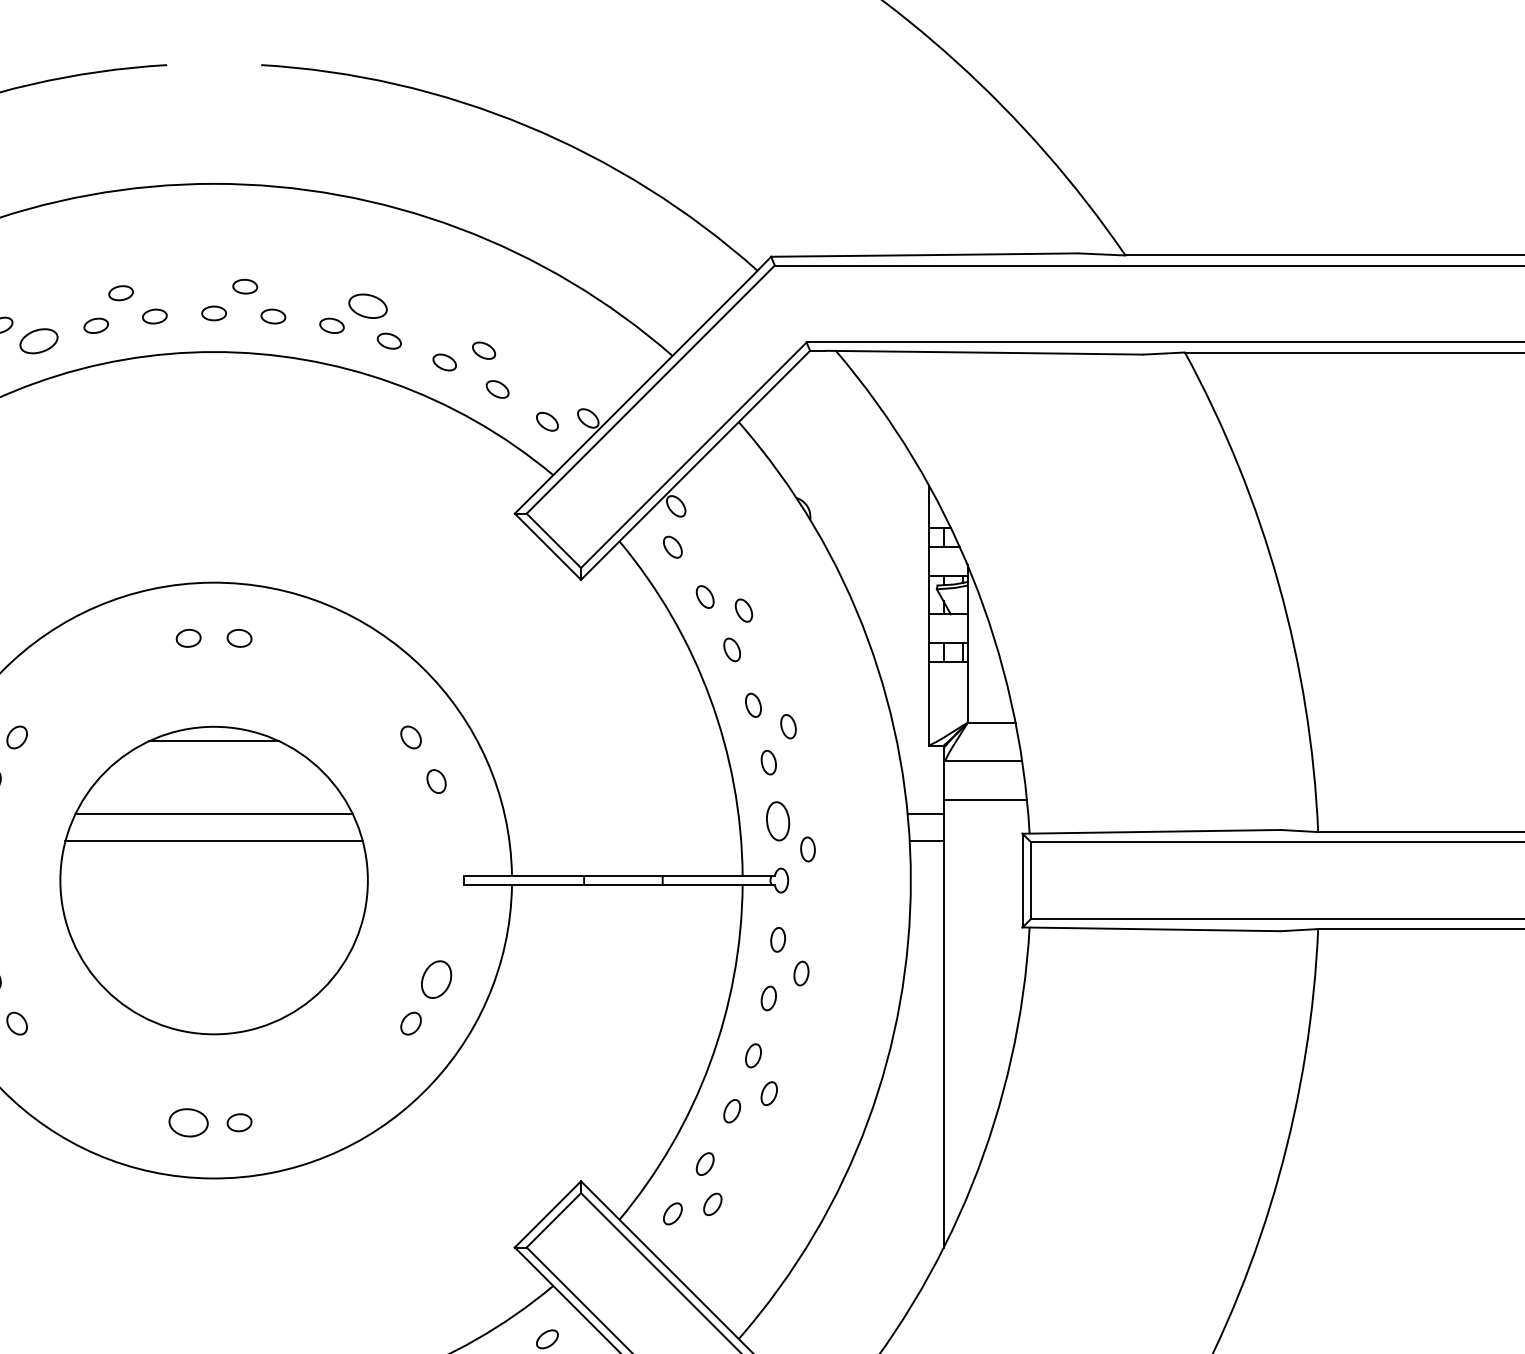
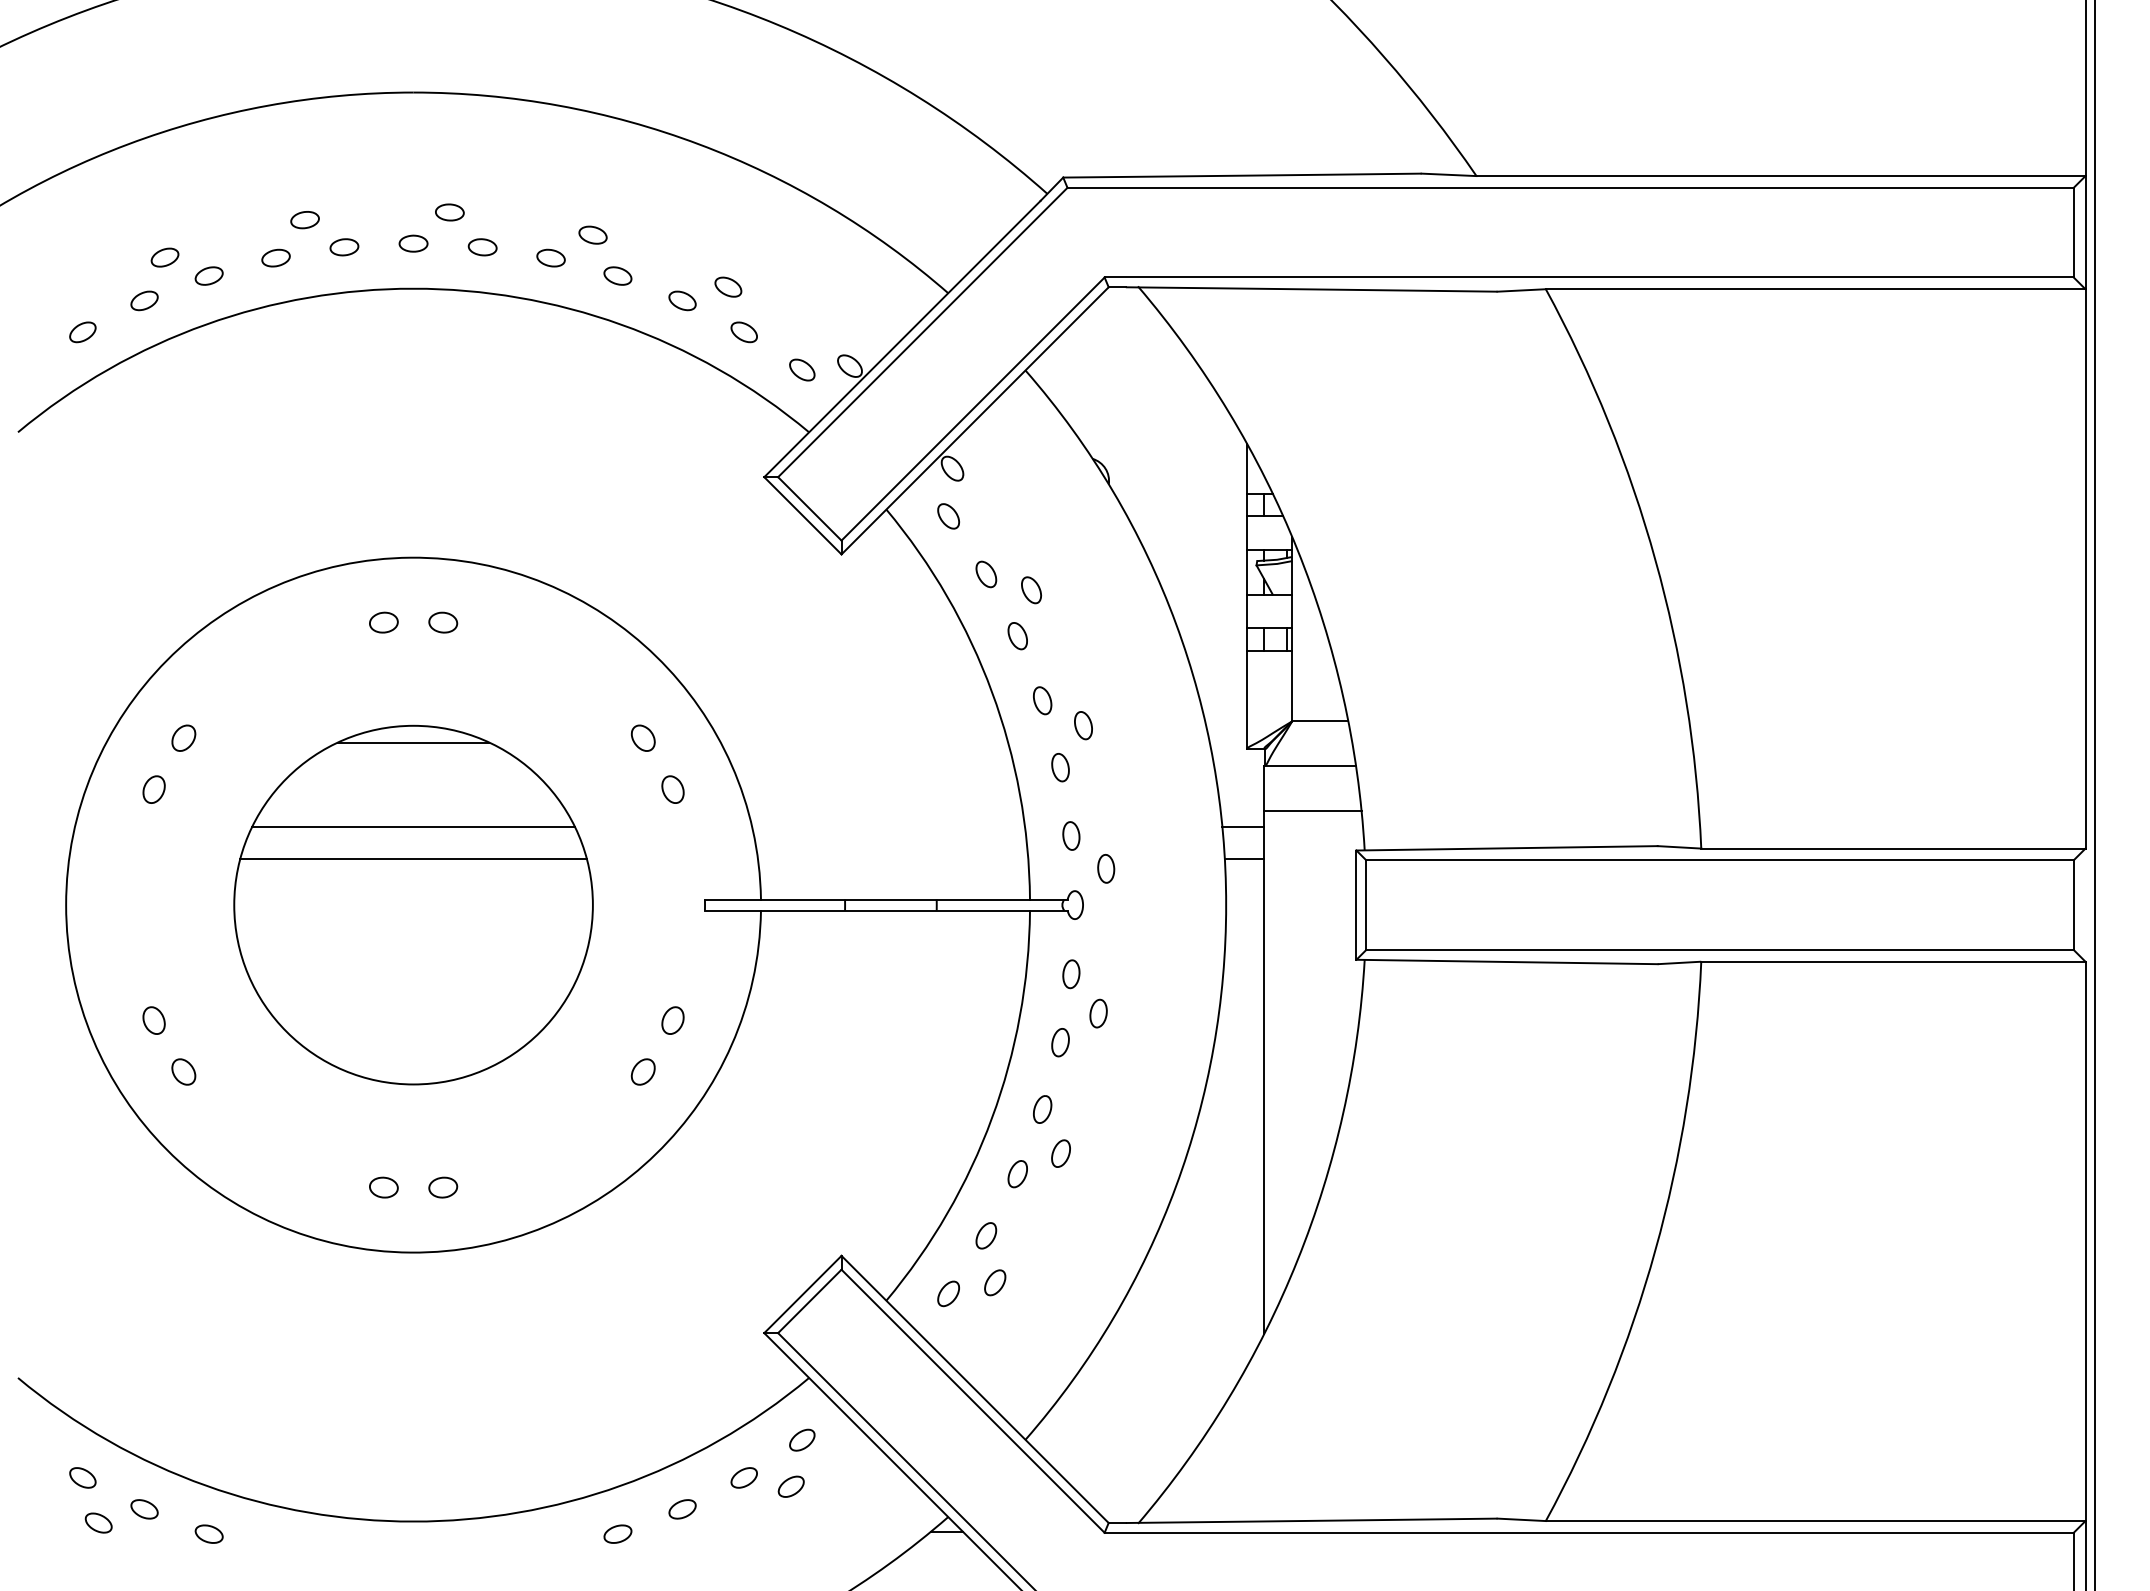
part: (367, 305) -> (592, 234), size x0.62
part: (38, 340) -> (208, 275), size x0.62
part: (778, 820) -> (1071, 835), size x0.62
part: (436, 979) -> (672, 1020), size x0.62
part: (188, 1122) -> (383, 1187), size x0.62

